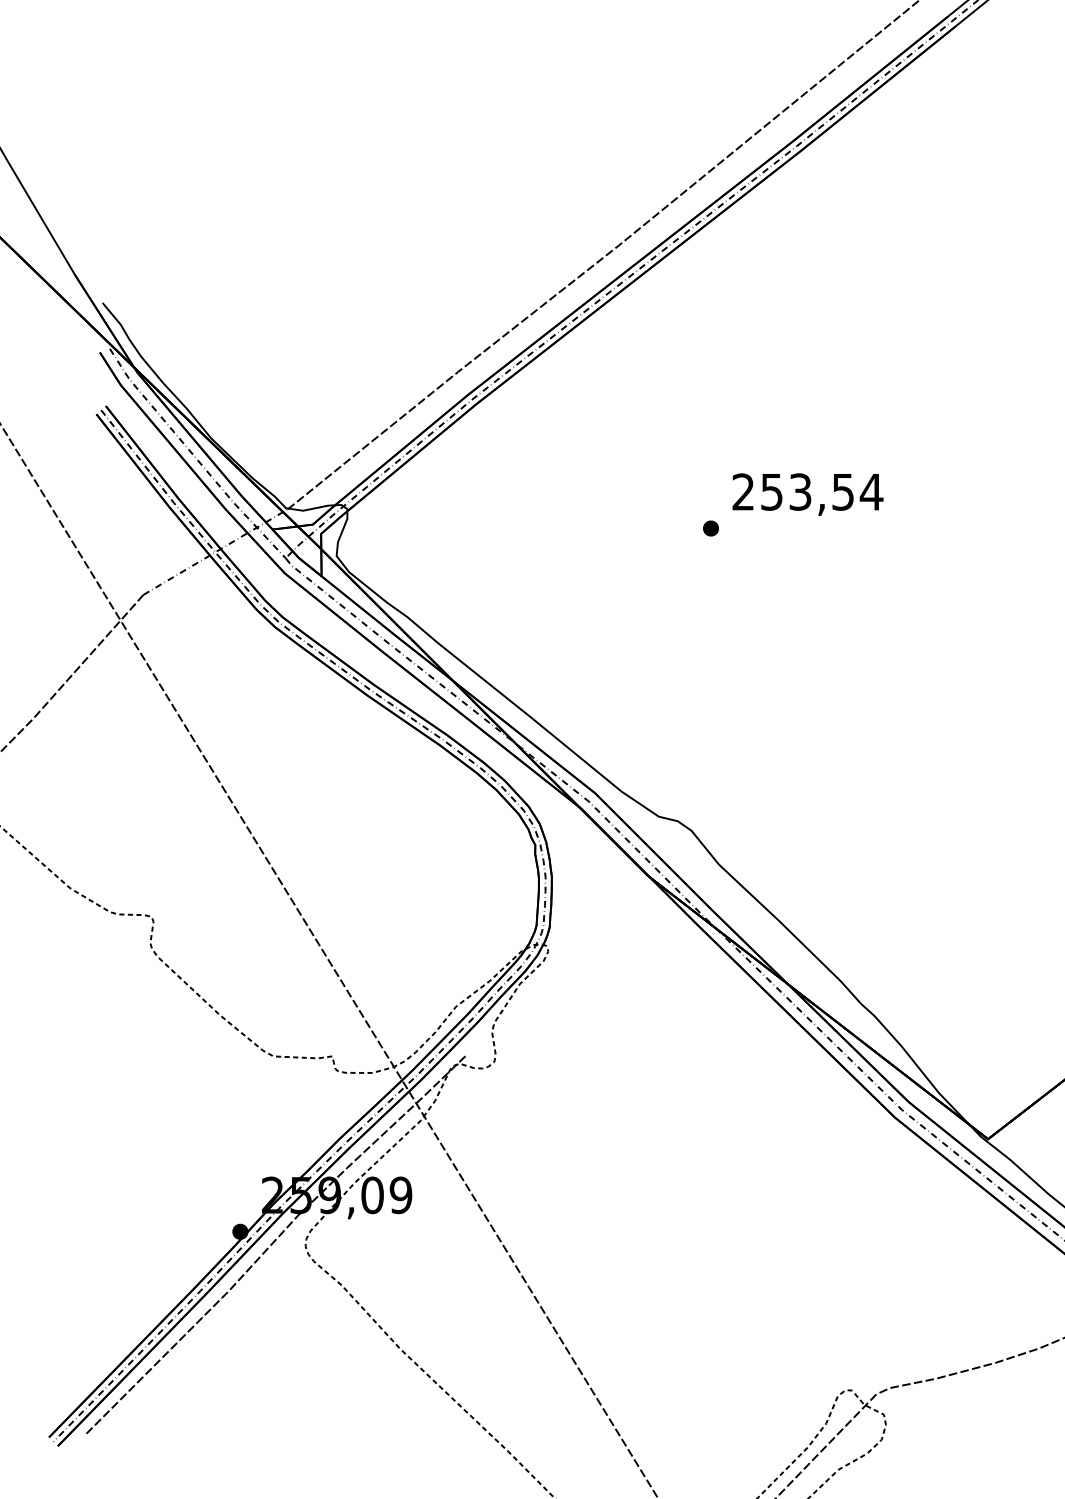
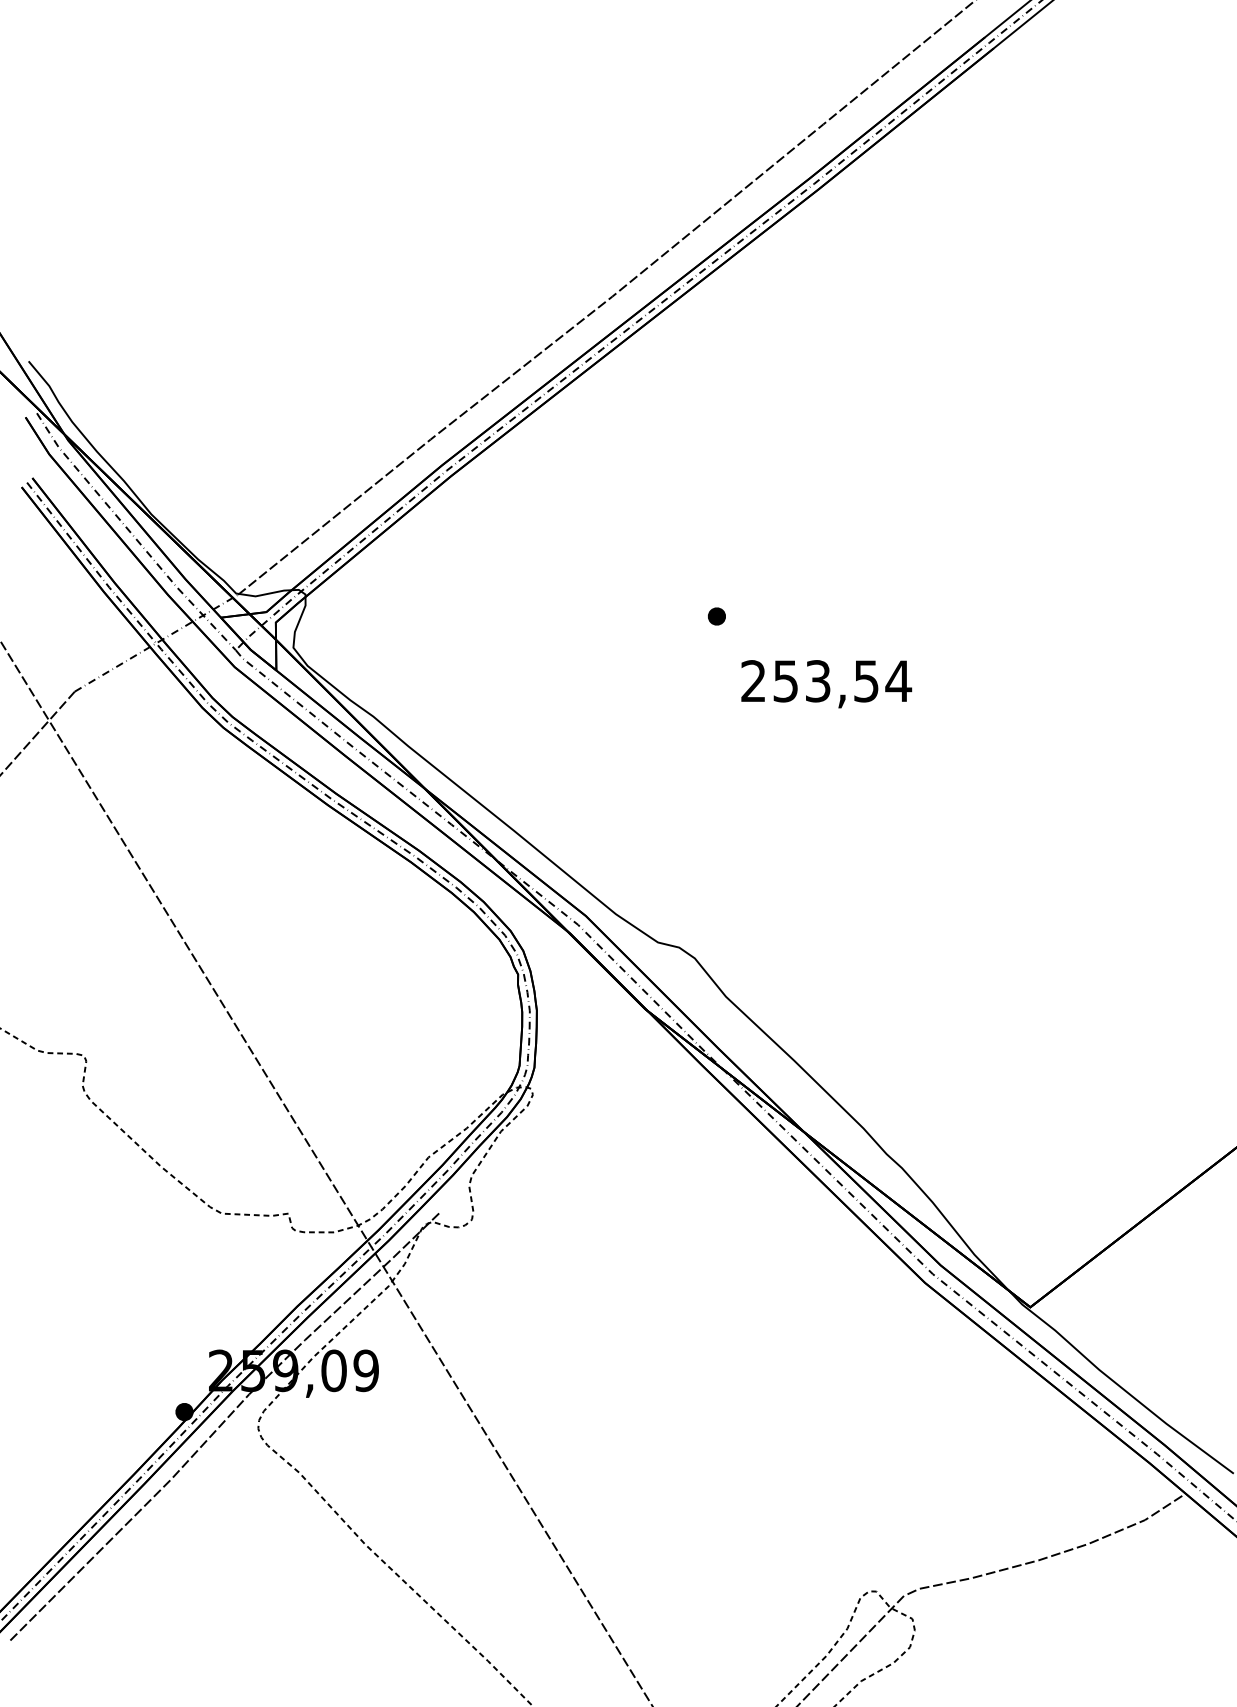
text: (807, 494) -> (826, 684), moved

